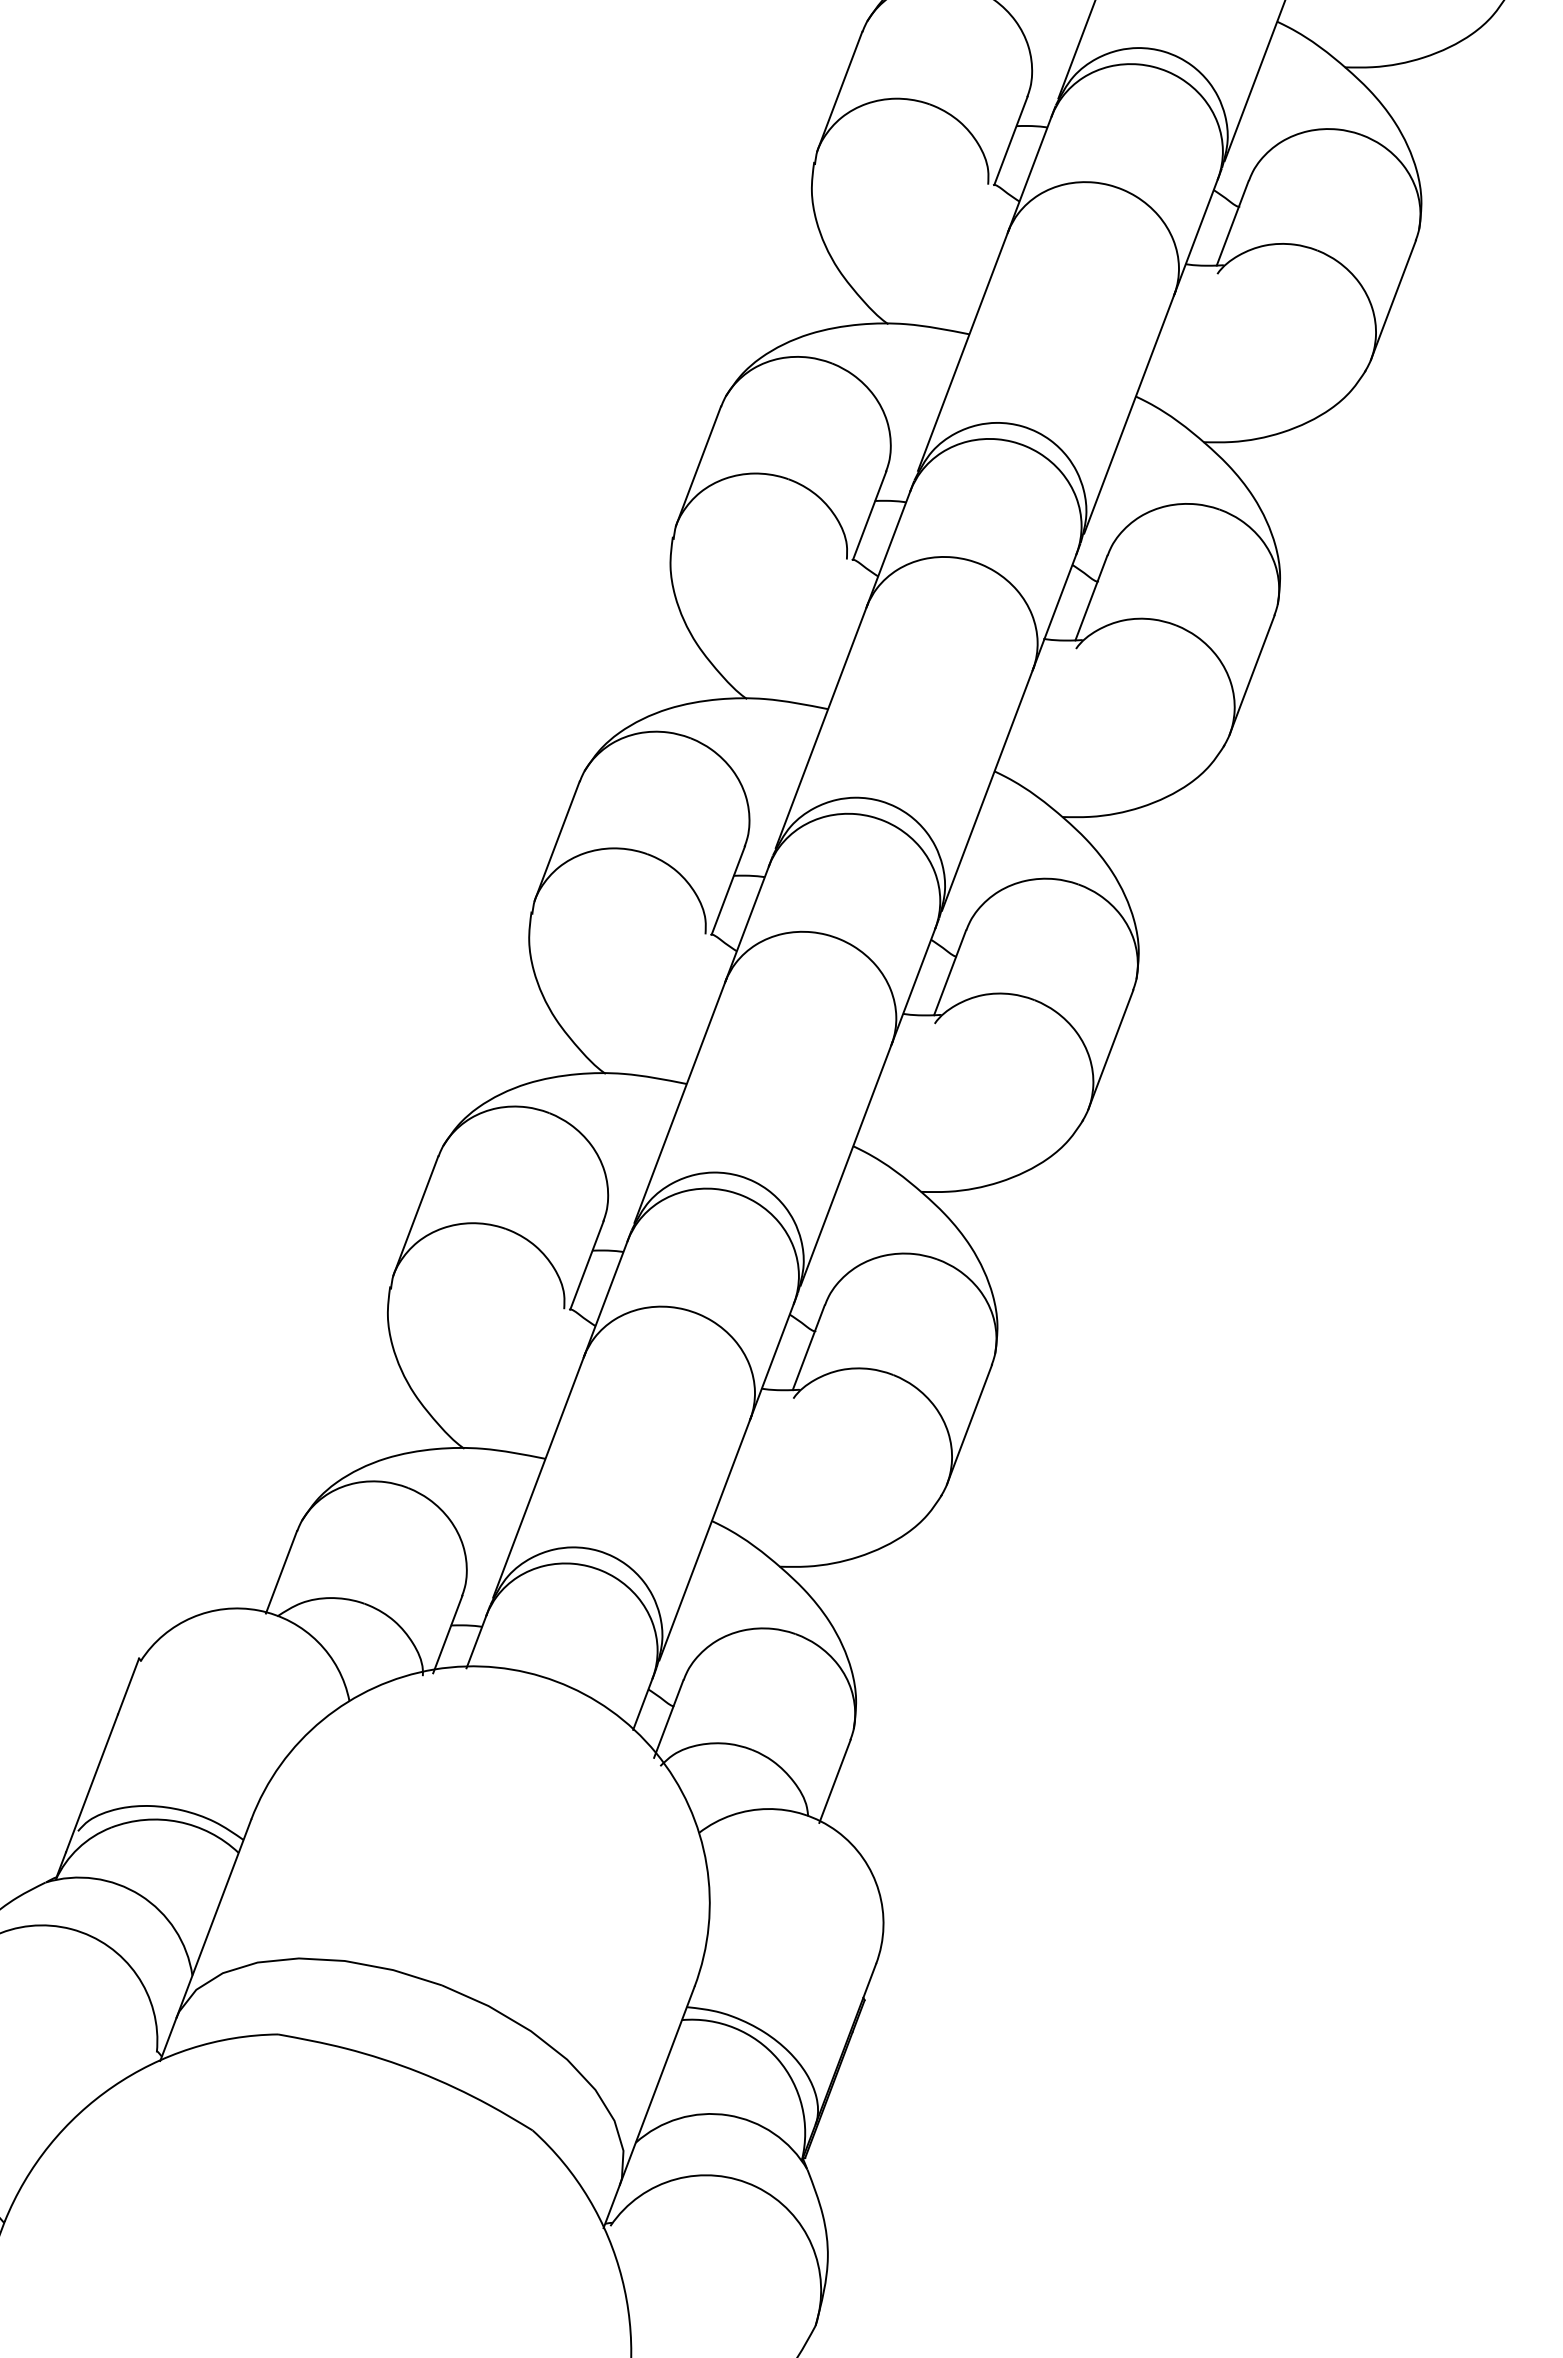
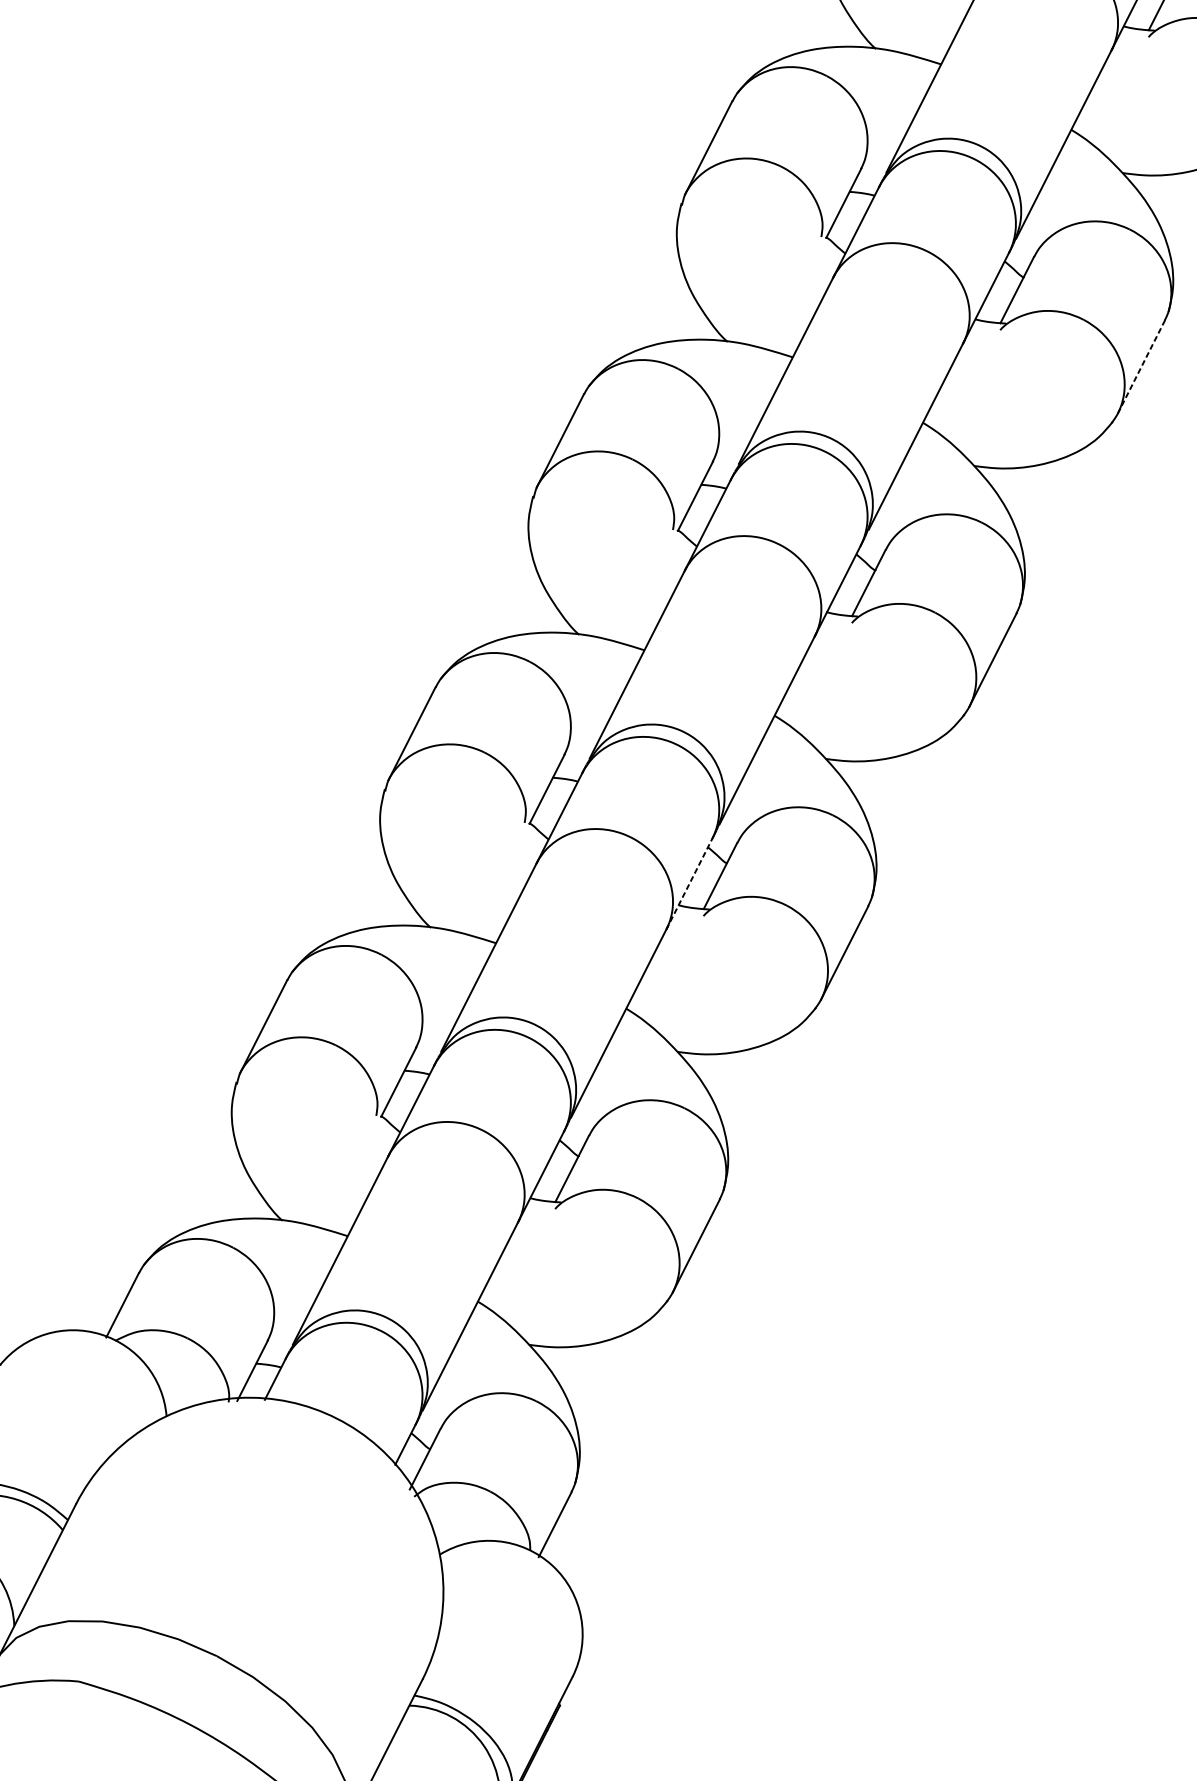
line: (1393, 300) -> (1141, 367), solid -> dashed
line: (913, 986) -> (689, 883), solid -> dashed

